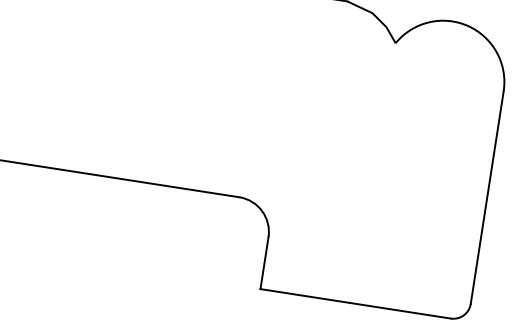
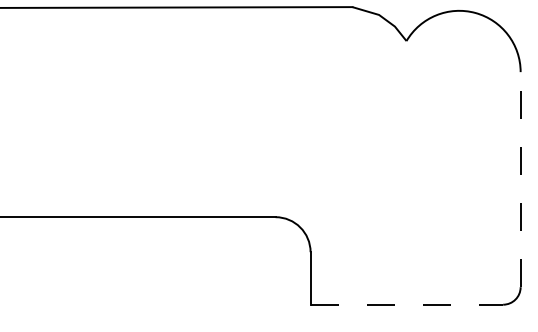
line: (487, 197) -> (520, 179), solid -> dashed
line: (356, 303) -> (407, 304), solid -> dashed

